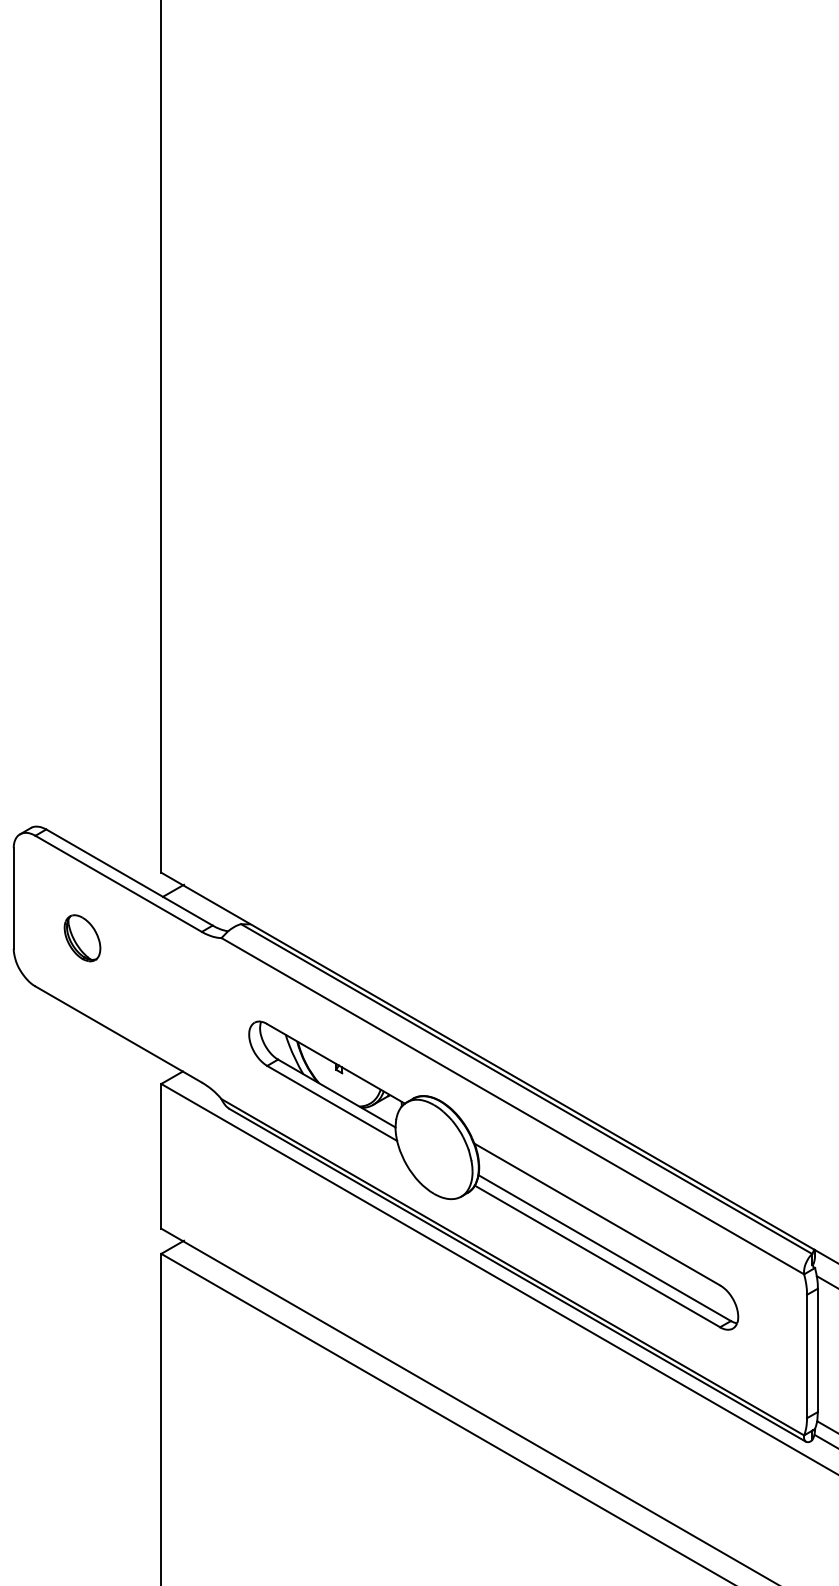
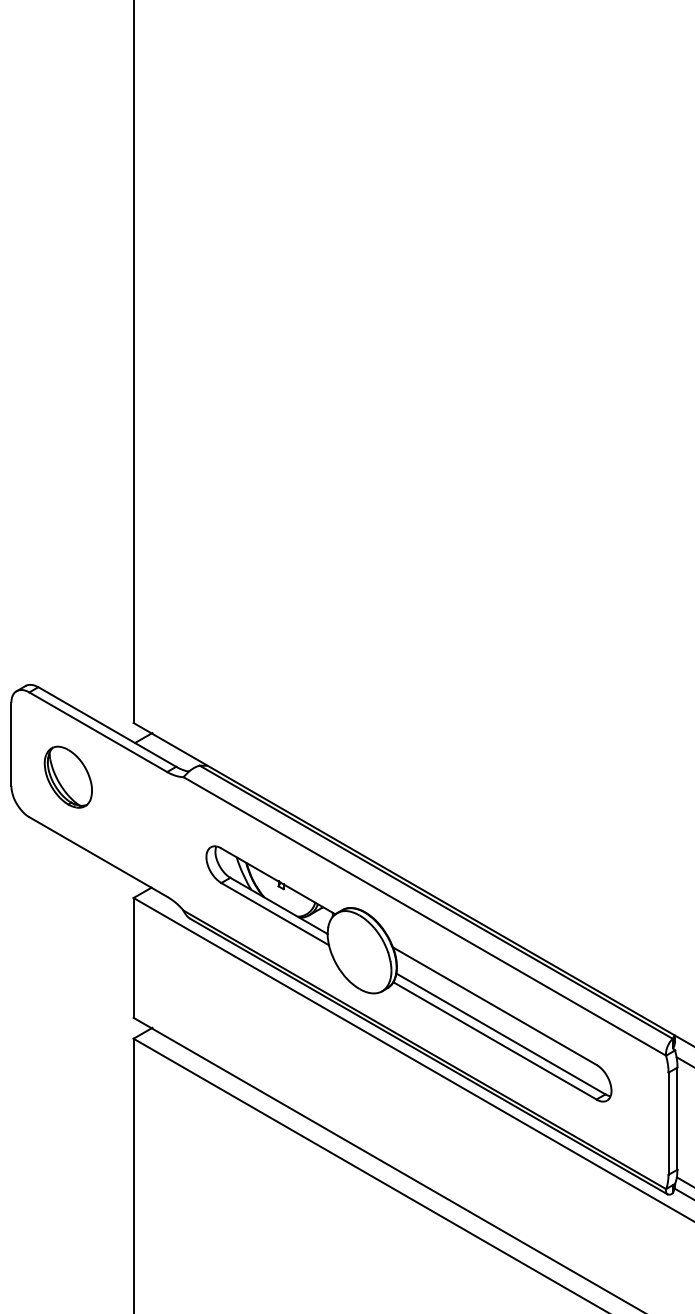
part: (82, 938) -> (68, 777), size x1.6

